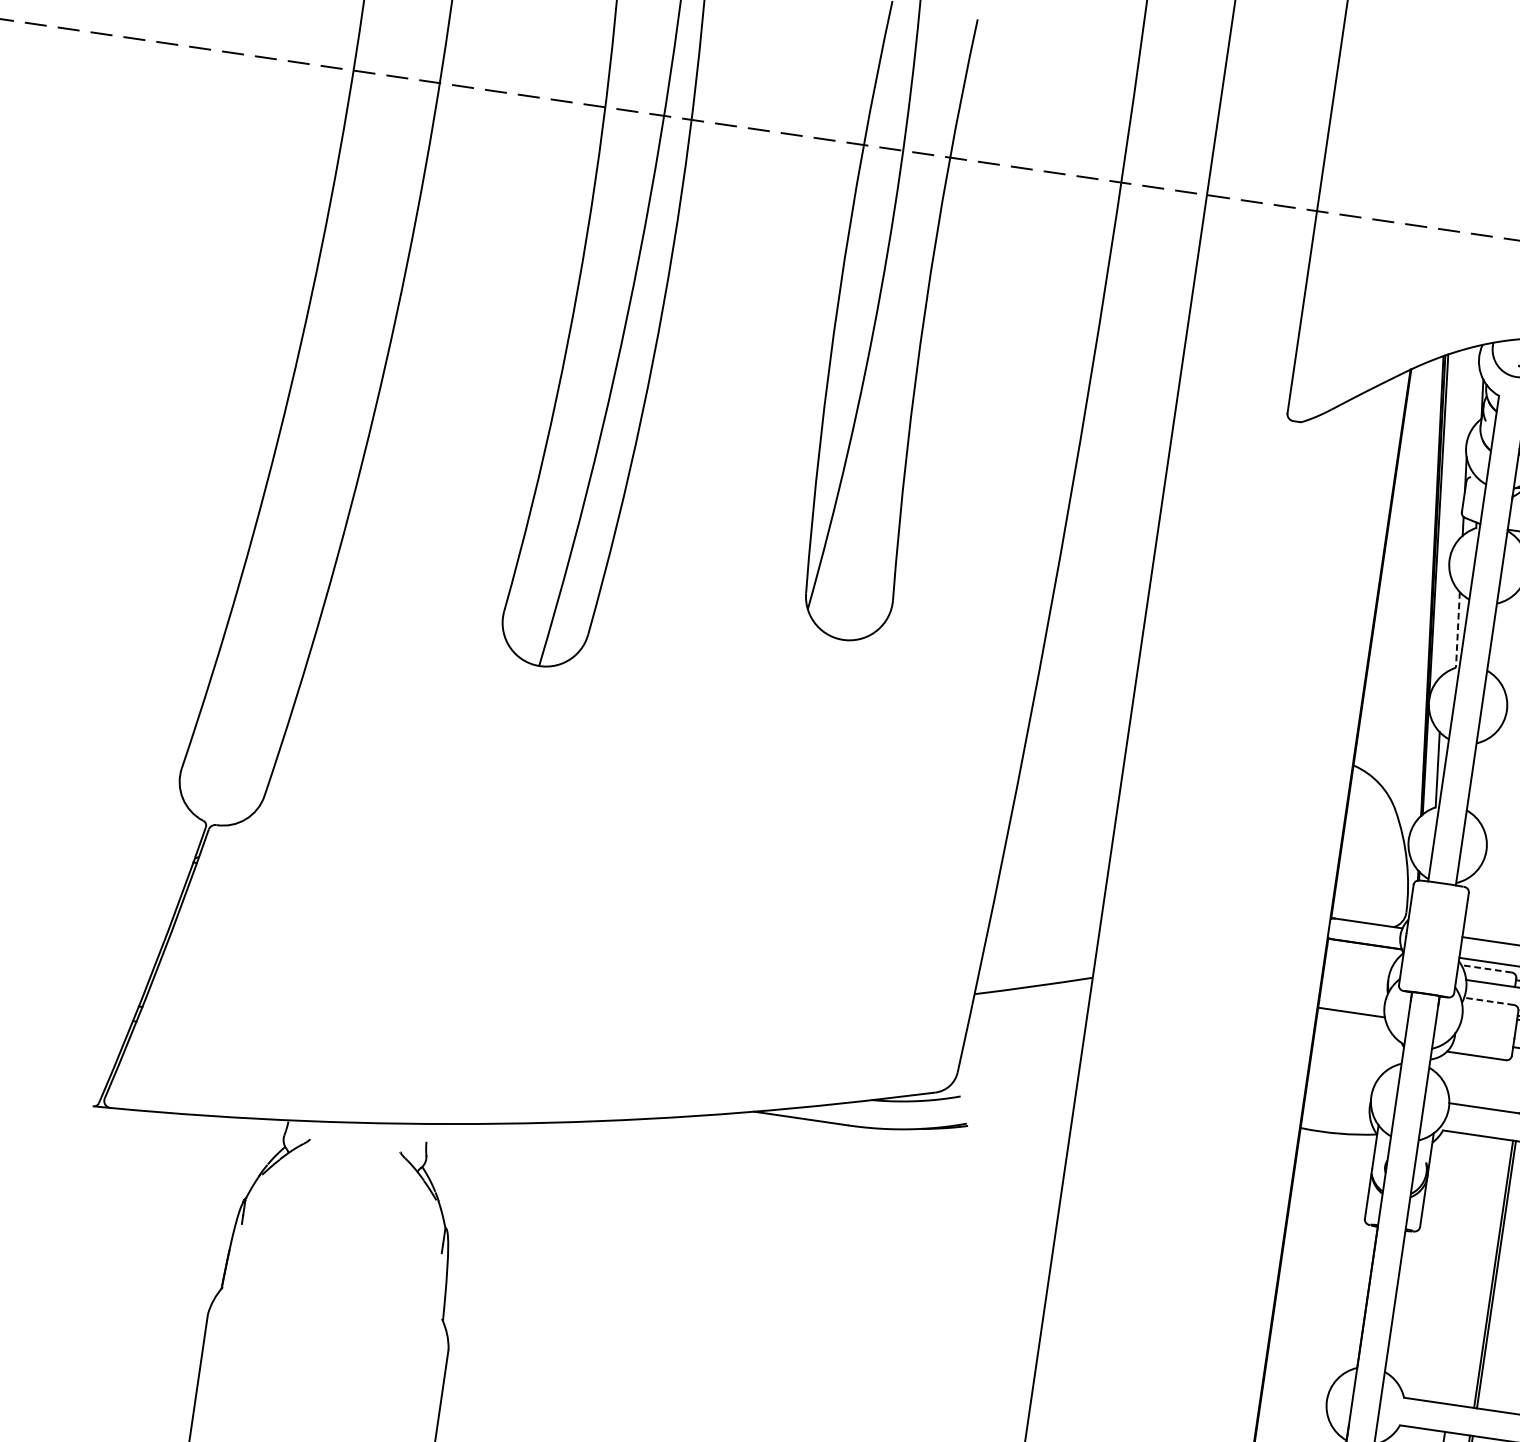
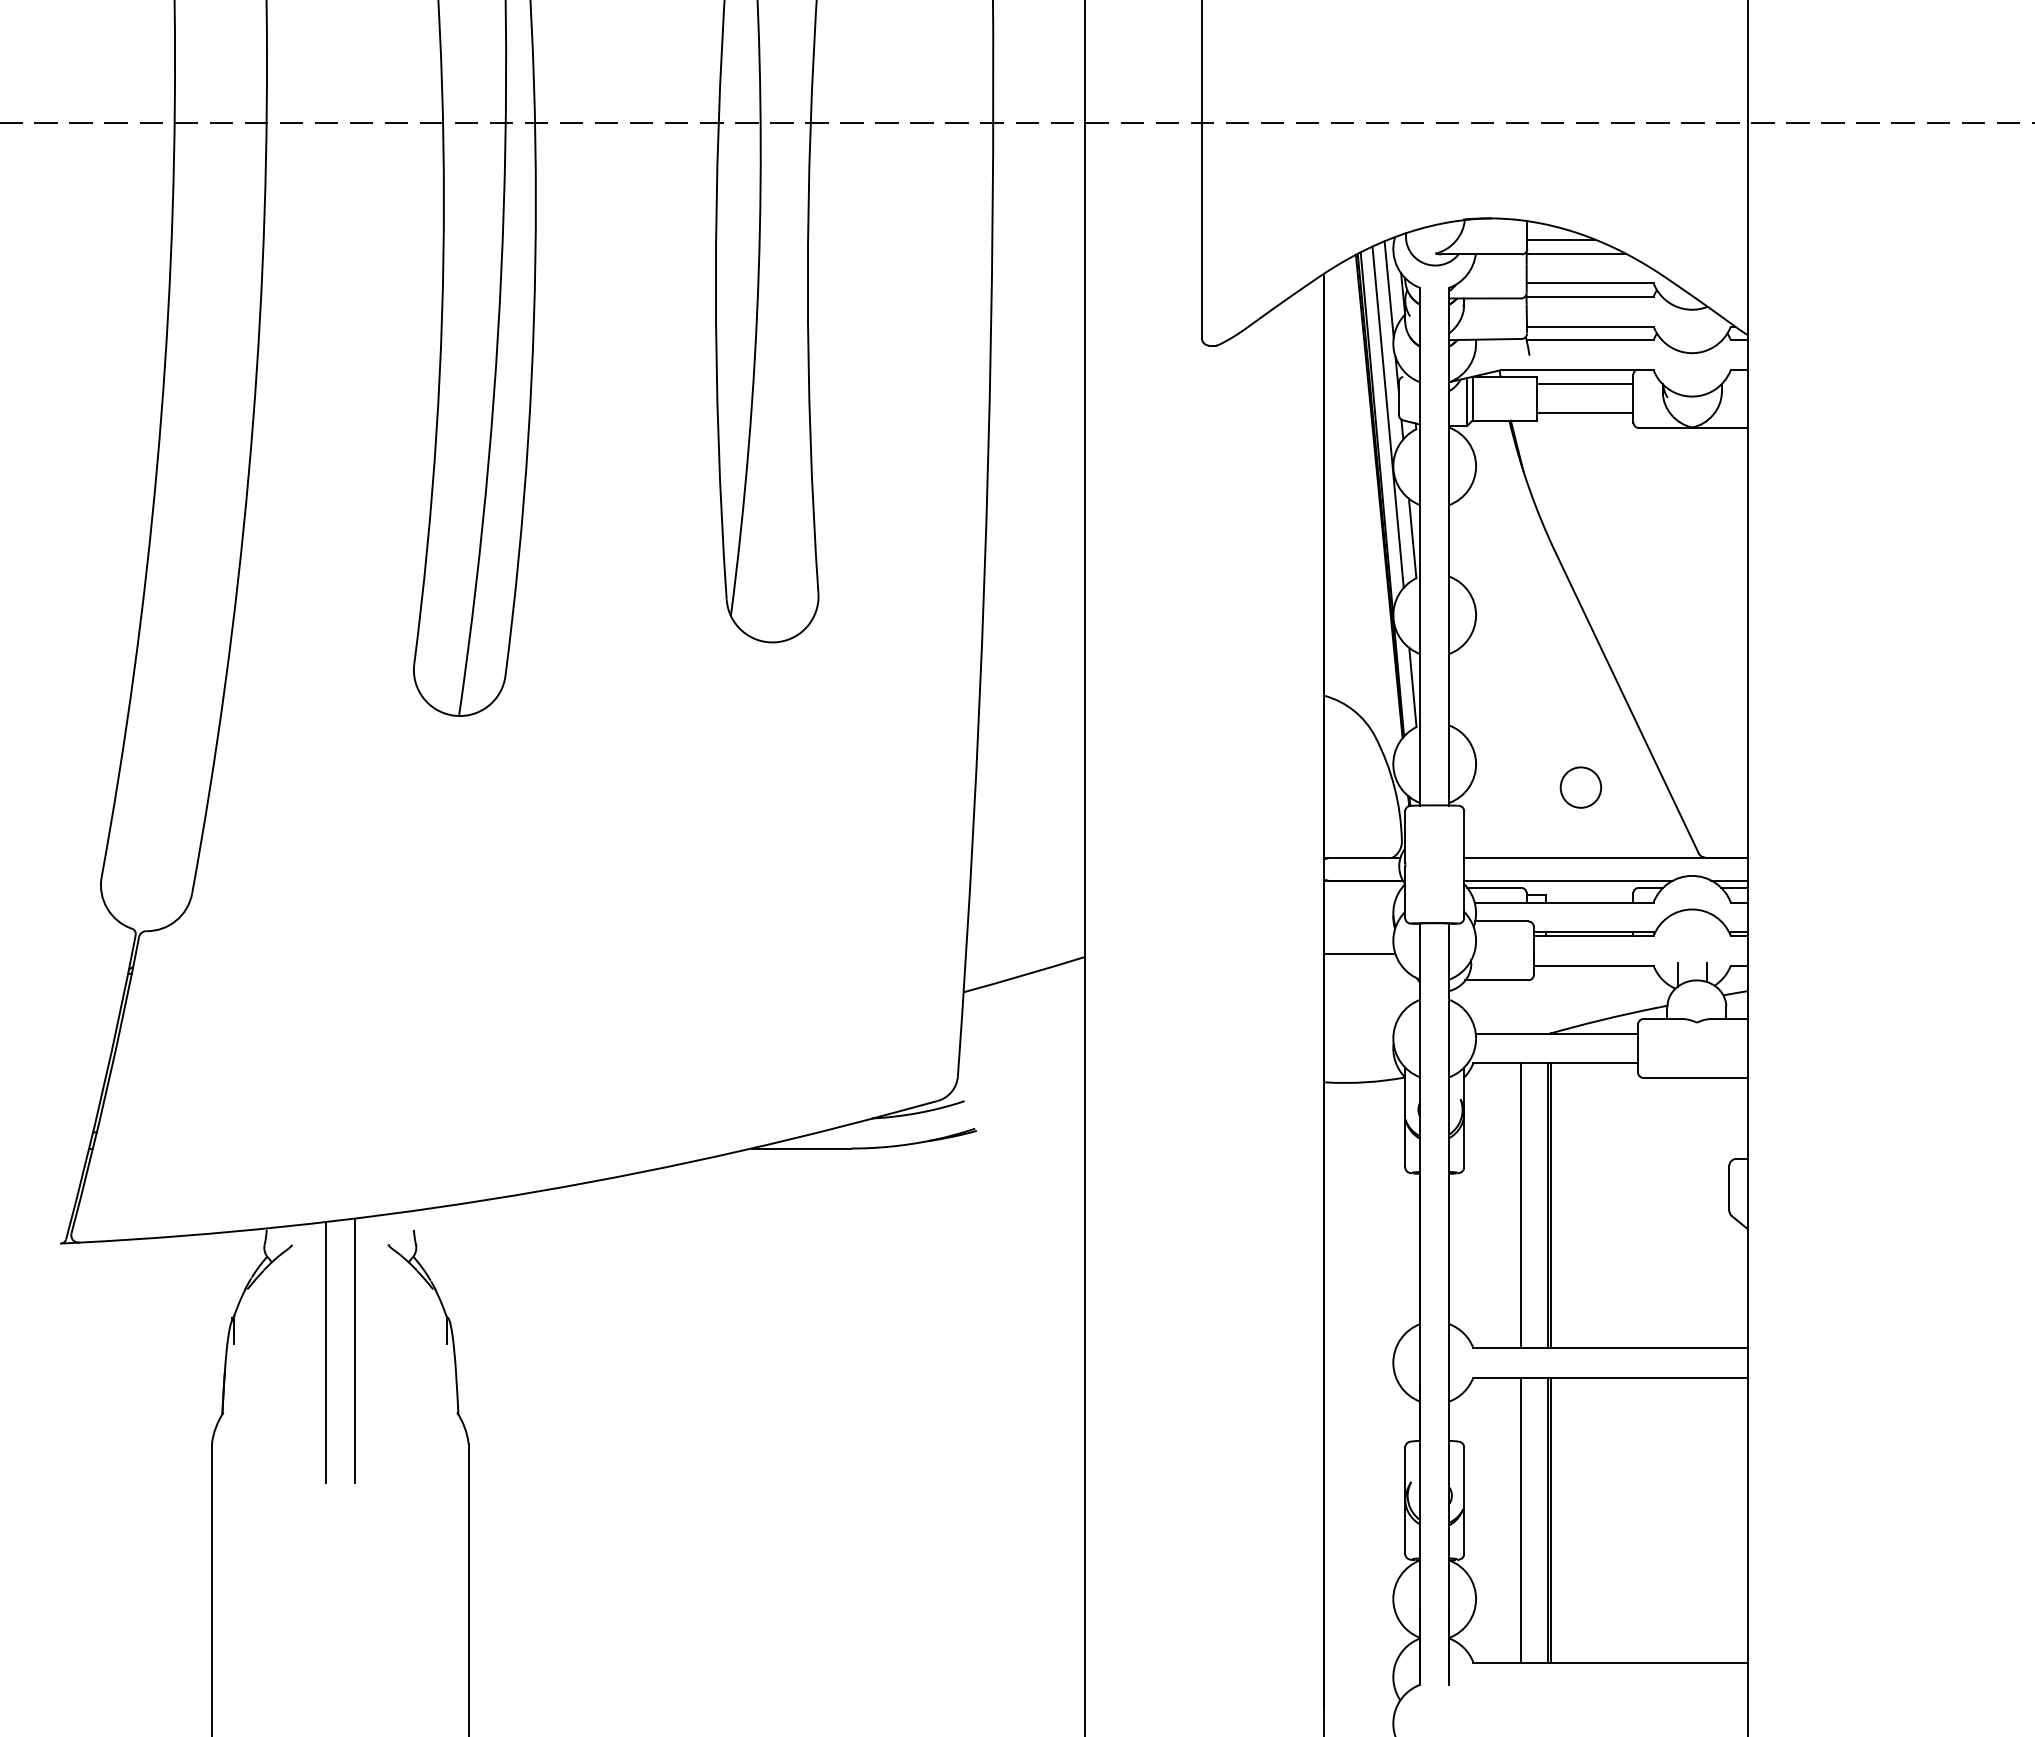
line: (1469, 393) -> (1388, 289), added
line: (1450, 512) -> (1387, 416), added
line: (1457, 629) -> (1412, 538), dashed -> solid
line: (1486, 968) -> (1494, 887), dashed -> solid
line: (1488, 1001) -> (1501, 921), dashed -> solid
line: (326, 1244) -> (325, 1352), added
line: (355, 1246) -> (355, 1350), added
line: (1468, 1270) -> (1521, 1205), added

